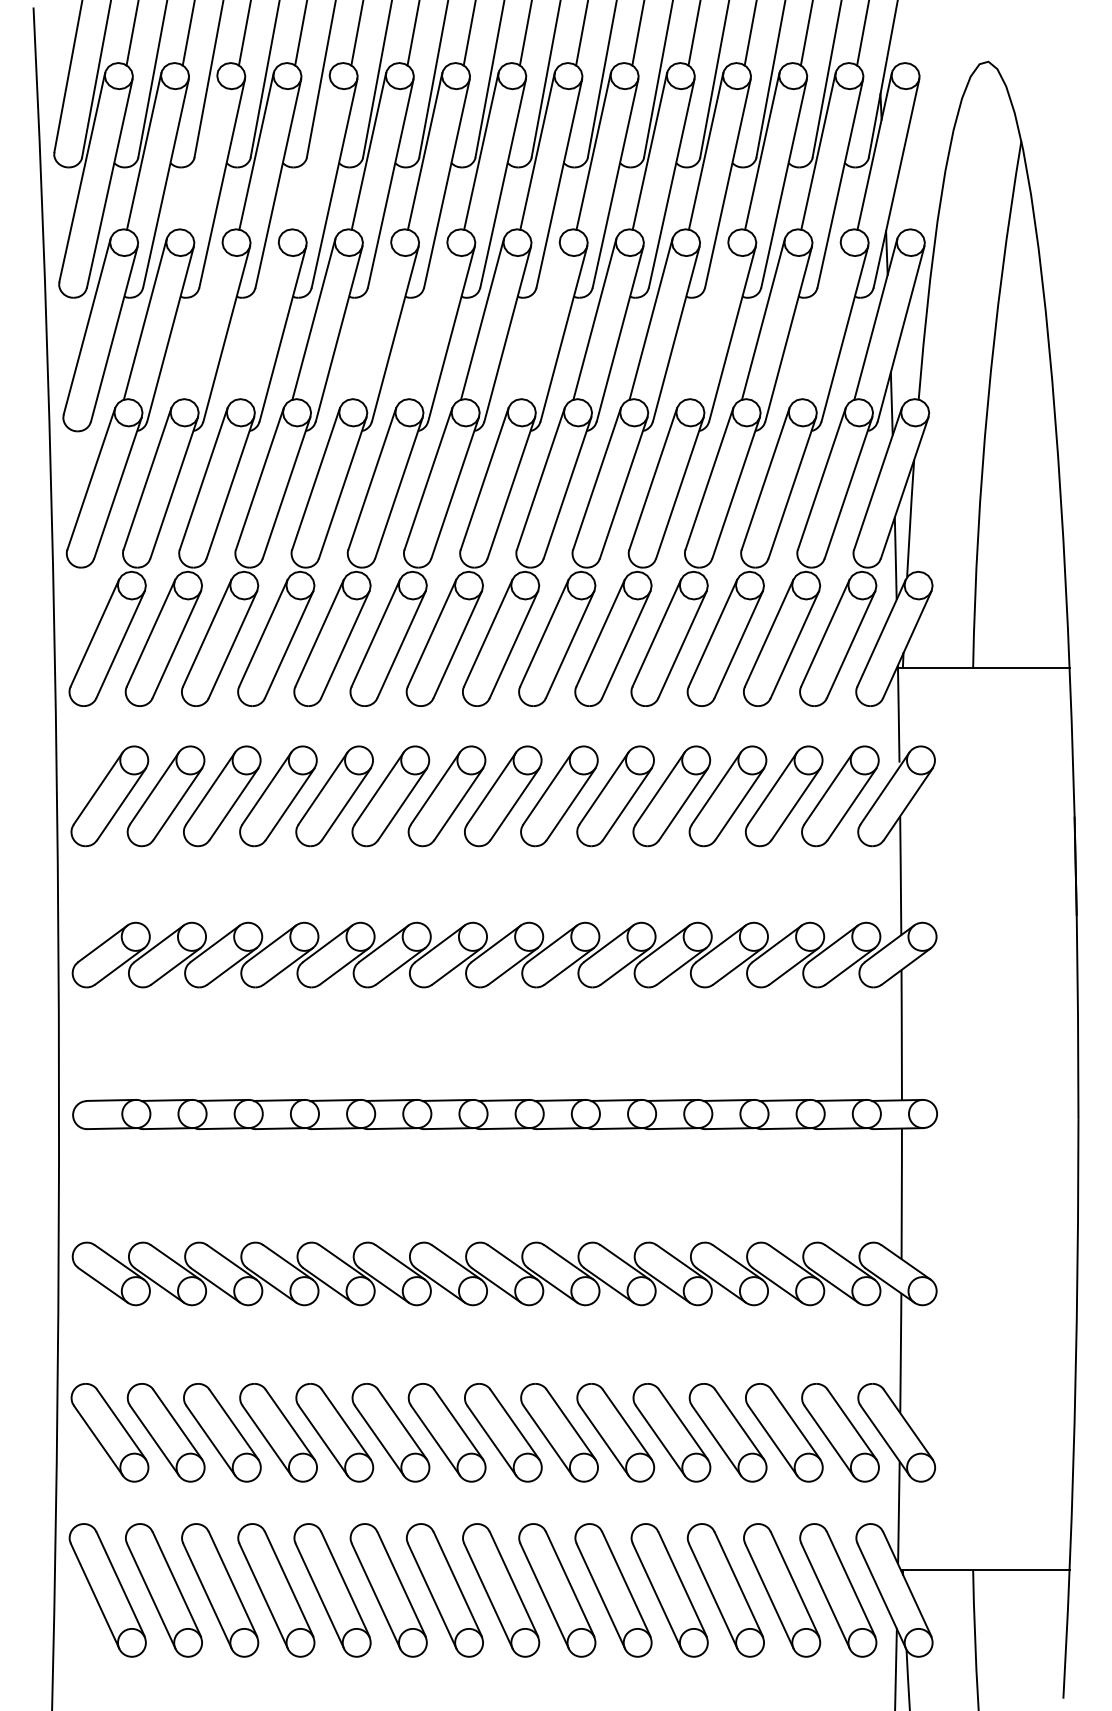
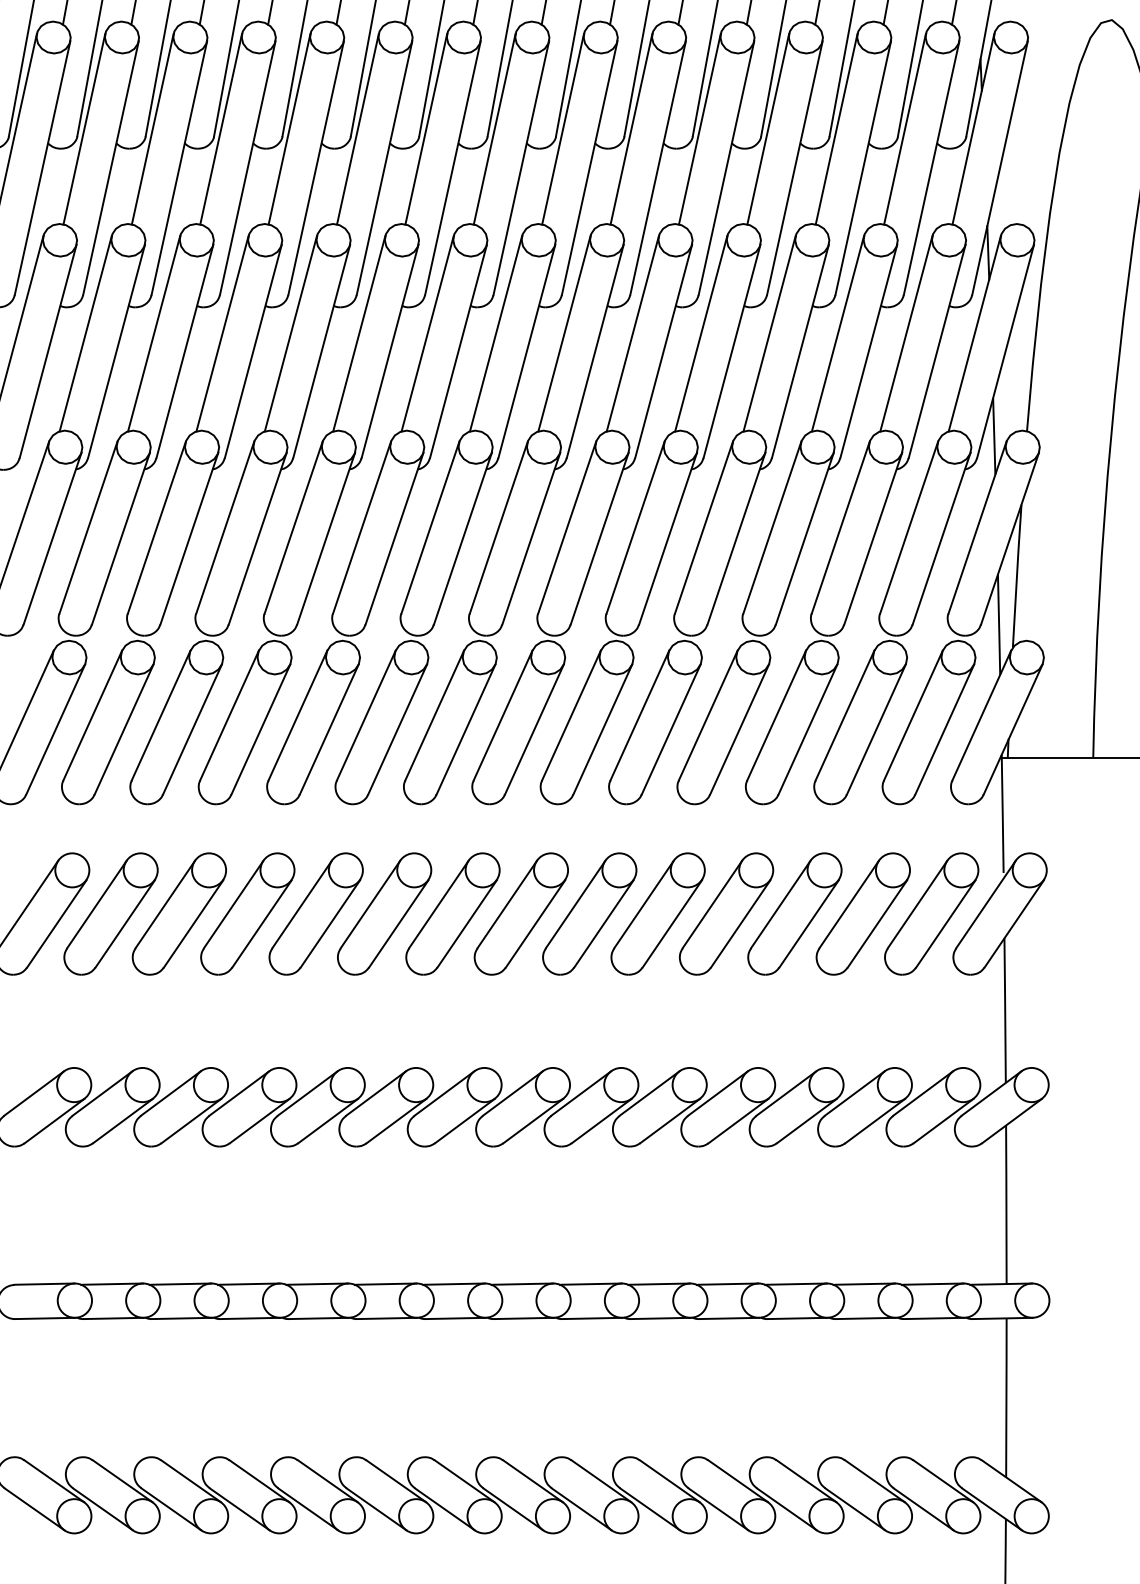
line: (200, 151) -> (152, 129), added
line: (312, 151) -> (289, 129), added
line: (201, 319) -> (154, 333), added
line: (257, 319) -> (222, 333), added
line: (369, 319) -> (358, 333), added
line: (425, 319) -> (426, 333), added
line: (538, 319) -> (564, 333), added
line: (706, 319) -> (768, 333), added
line: (819, 319) -> (906, 333), added

